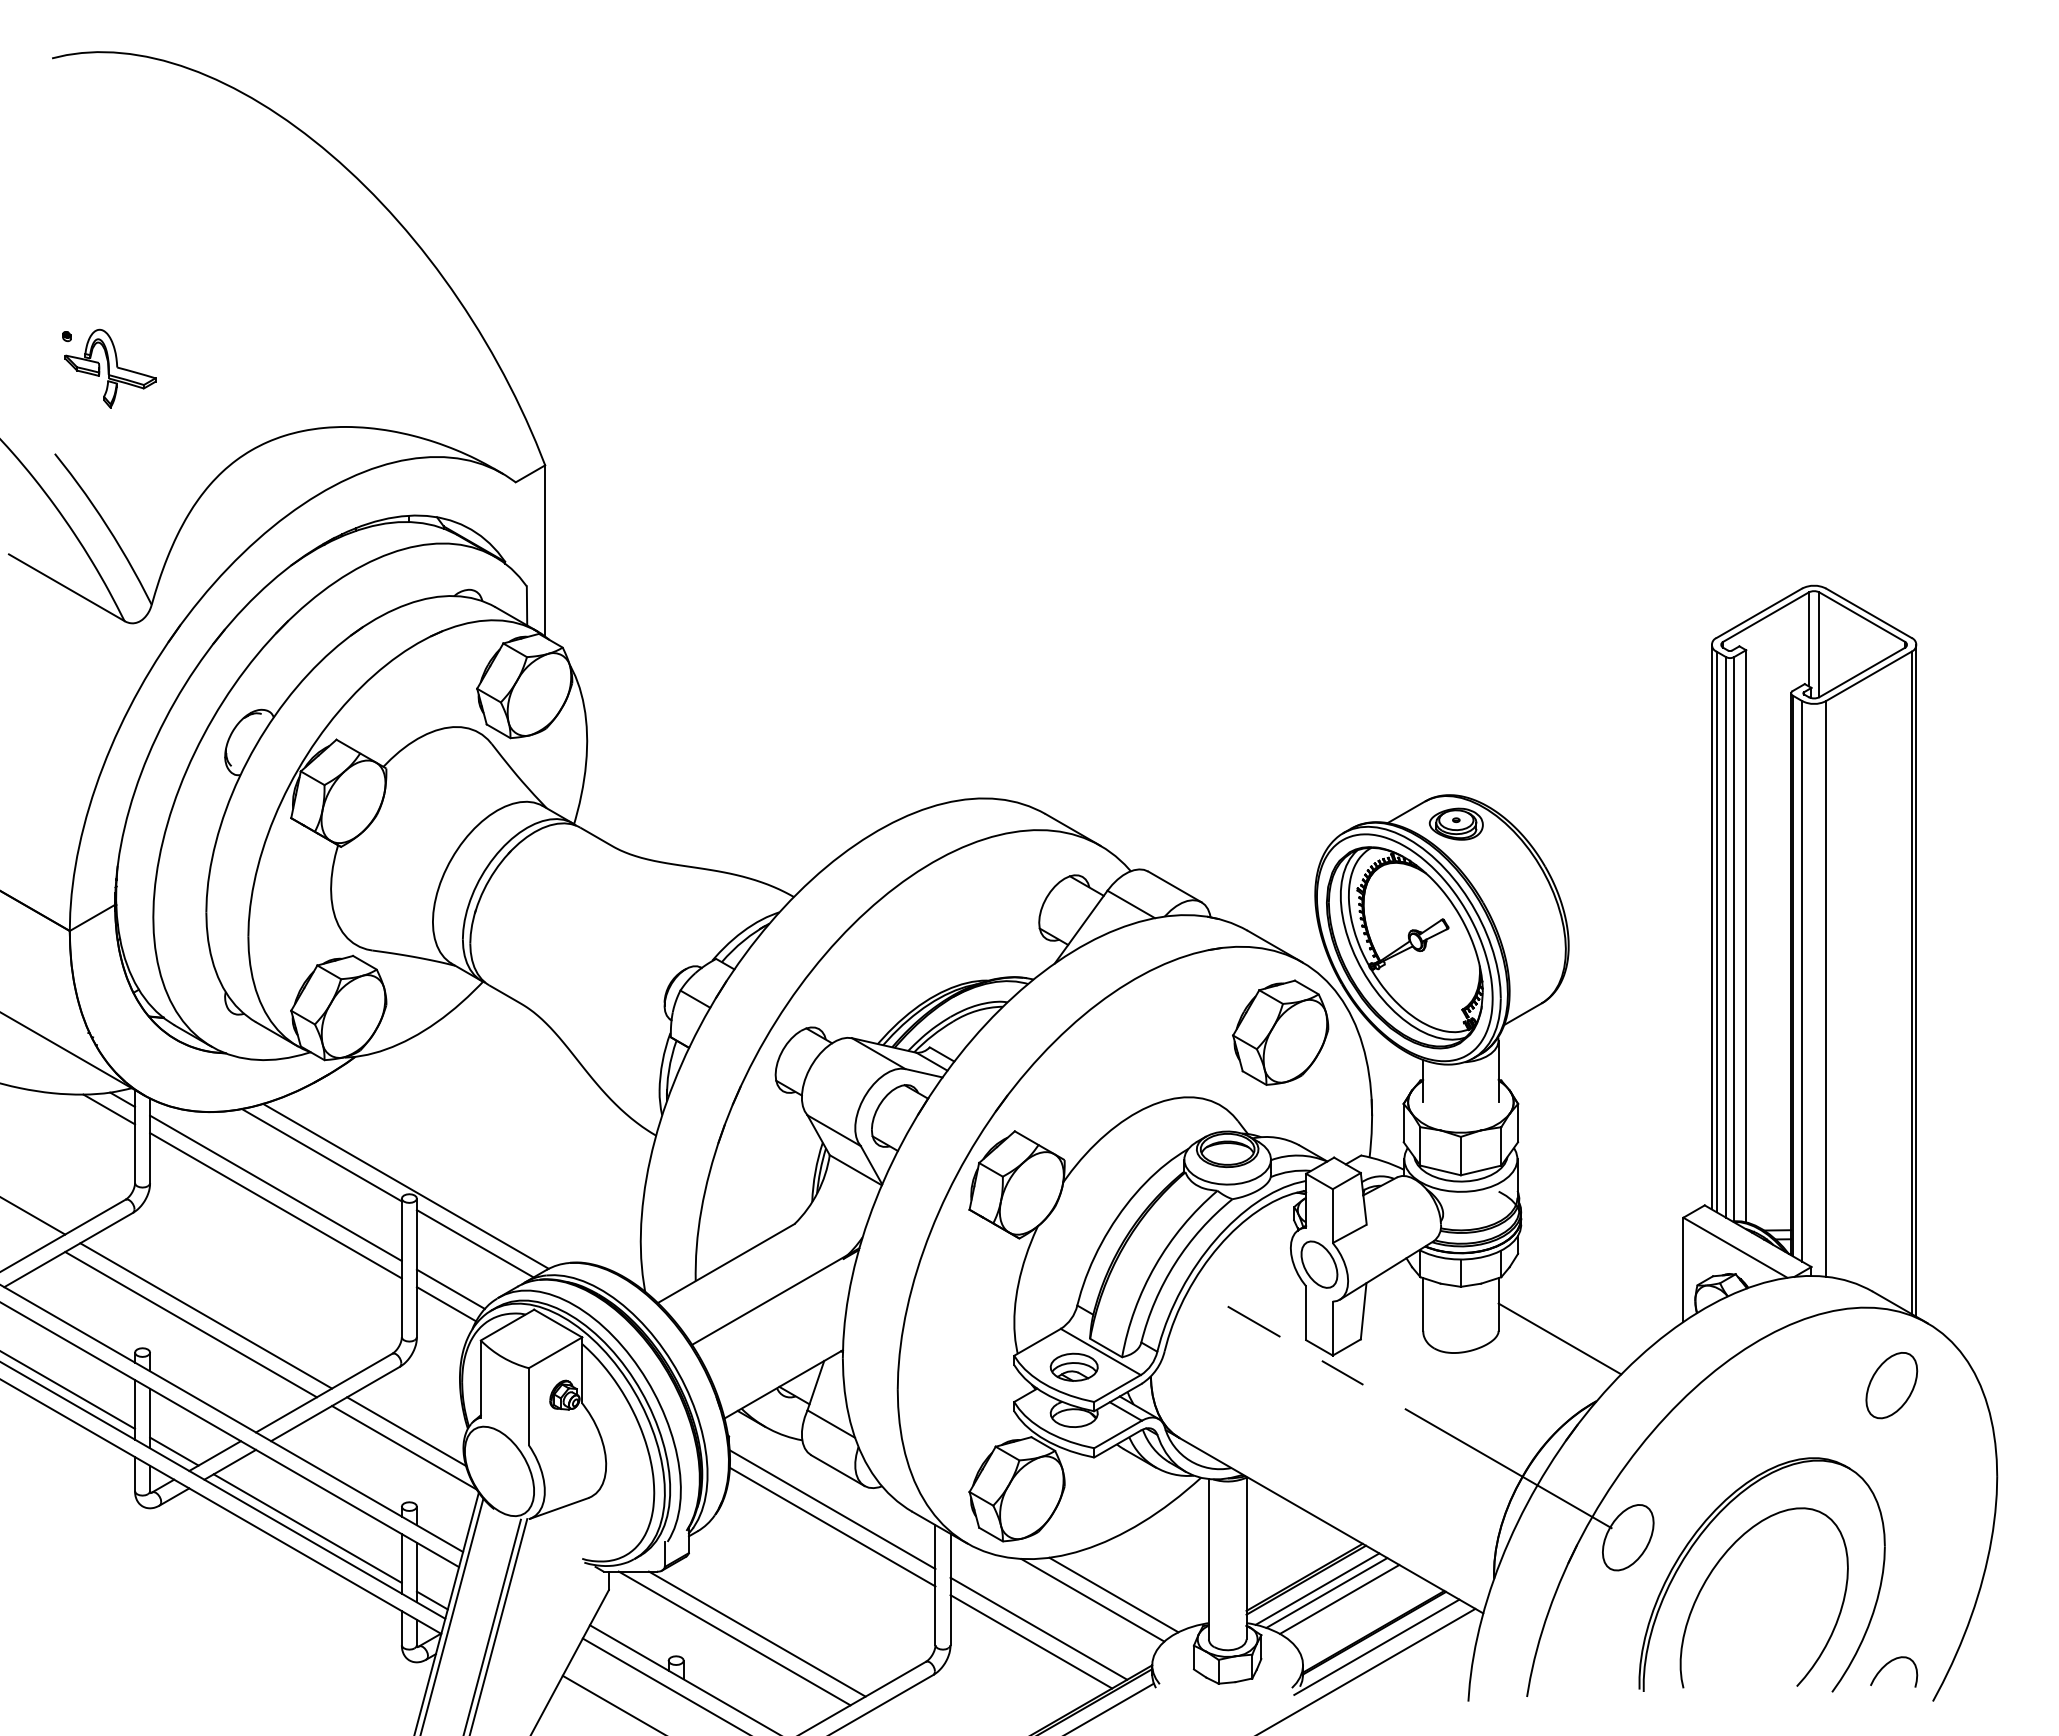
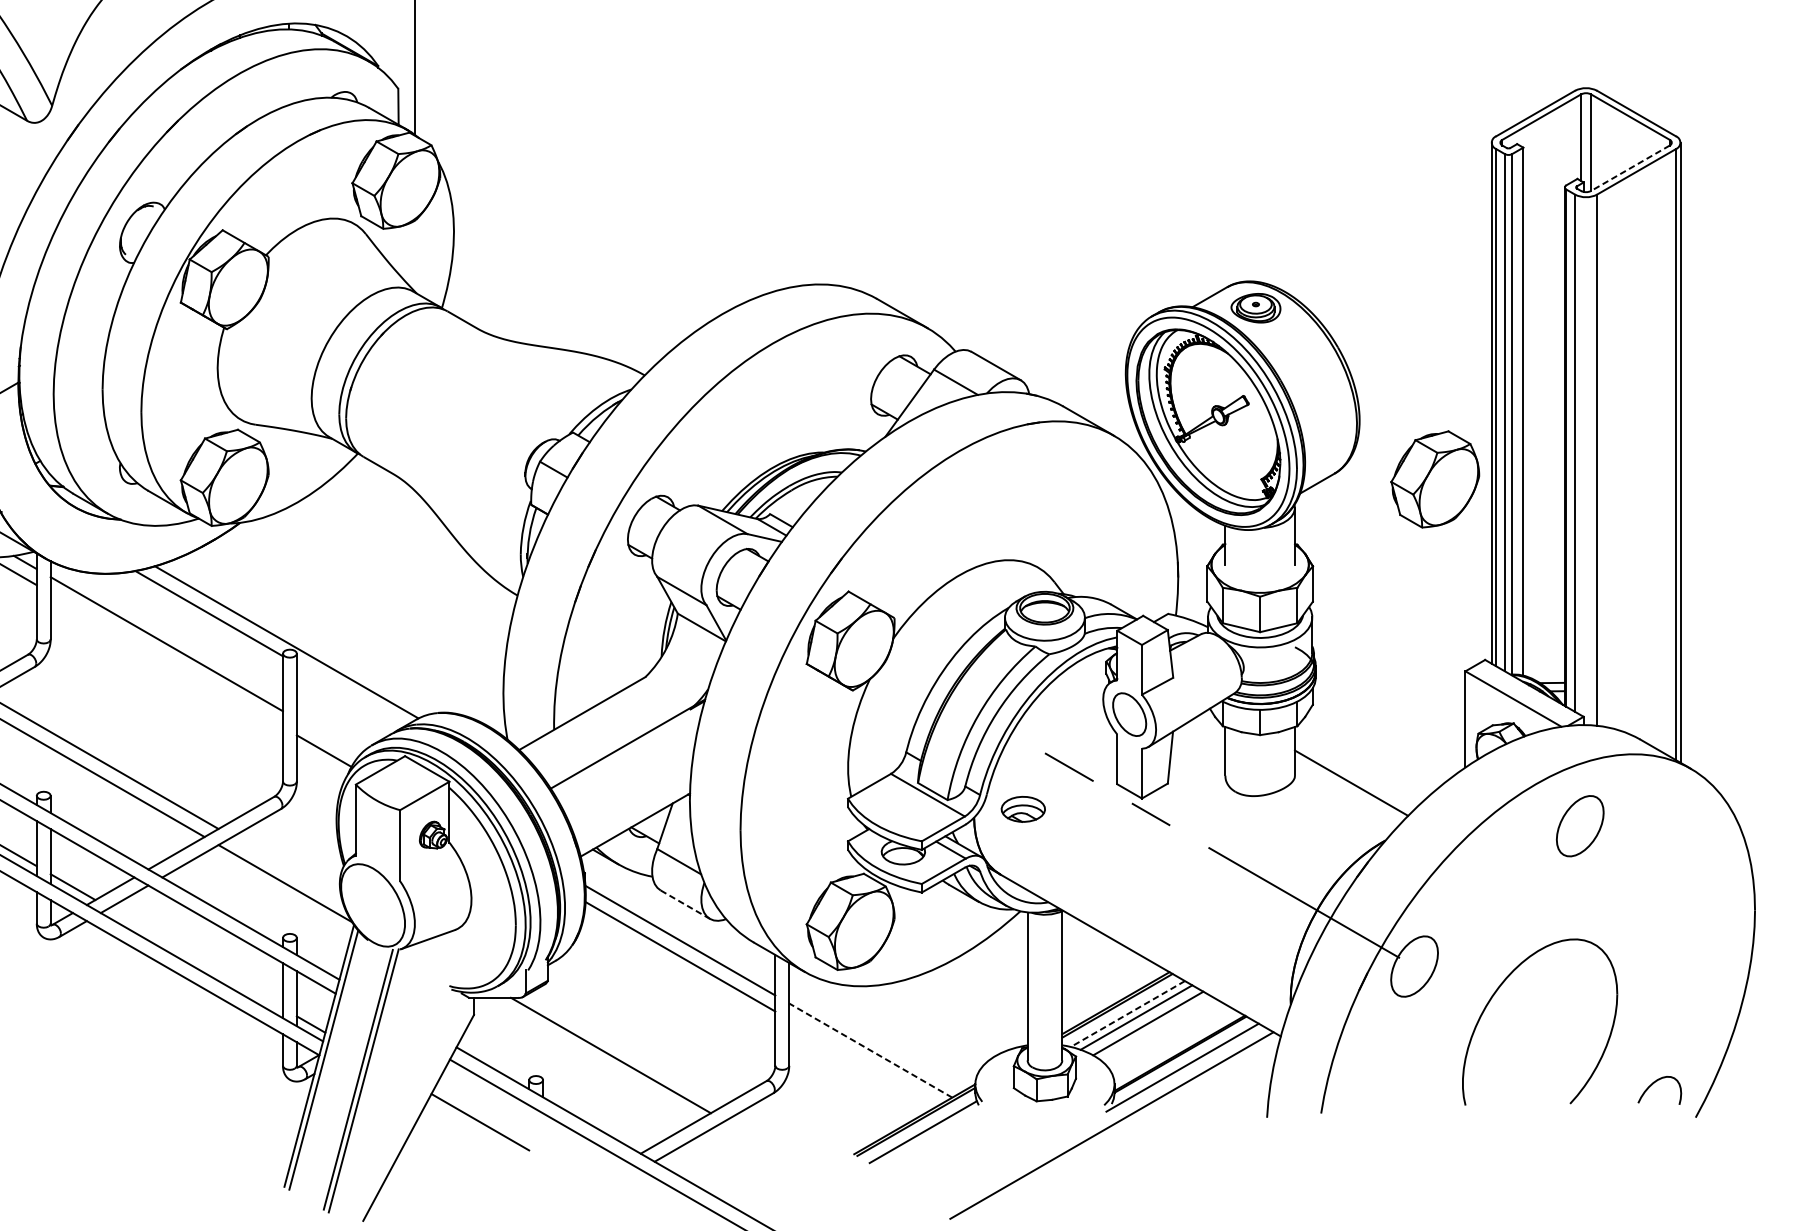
line: (1861, 672) -> (1629, 168), solid -> dashed
part: (1280, 1032) -> (1435, 479), moved
line: (275, 1205) -> (166, 660), removed
line: (474, 1243) -> (350, 695), removed
line: (450, 1288) -> (327, 736), removed
part: (1073, 1366) -> (1022, 808), moved
part: (1891, 1385) -> (1579, 826), moved
line: (406, 1431) -> (287, 868), removed
line: (837, 1470) -> (684, 904), solid -> dashed
line: (307, 1528) -> (195, 958), removed
part: (1706, 1529) -> (1486, 959), removed
line: (1317, 1589) -> (1127, 1014), solid -> dashed
line: (1113, 1594) -> (939, 1018), removed
line: (1092, 1599) -> (920, 1023), removed
line: (1038, 1628) -> (870, 1050), solid -> dashed
line: (734, 1638) -> (589, 1059), removed
line: (1031, 1641) -> (863, 1062), removed

